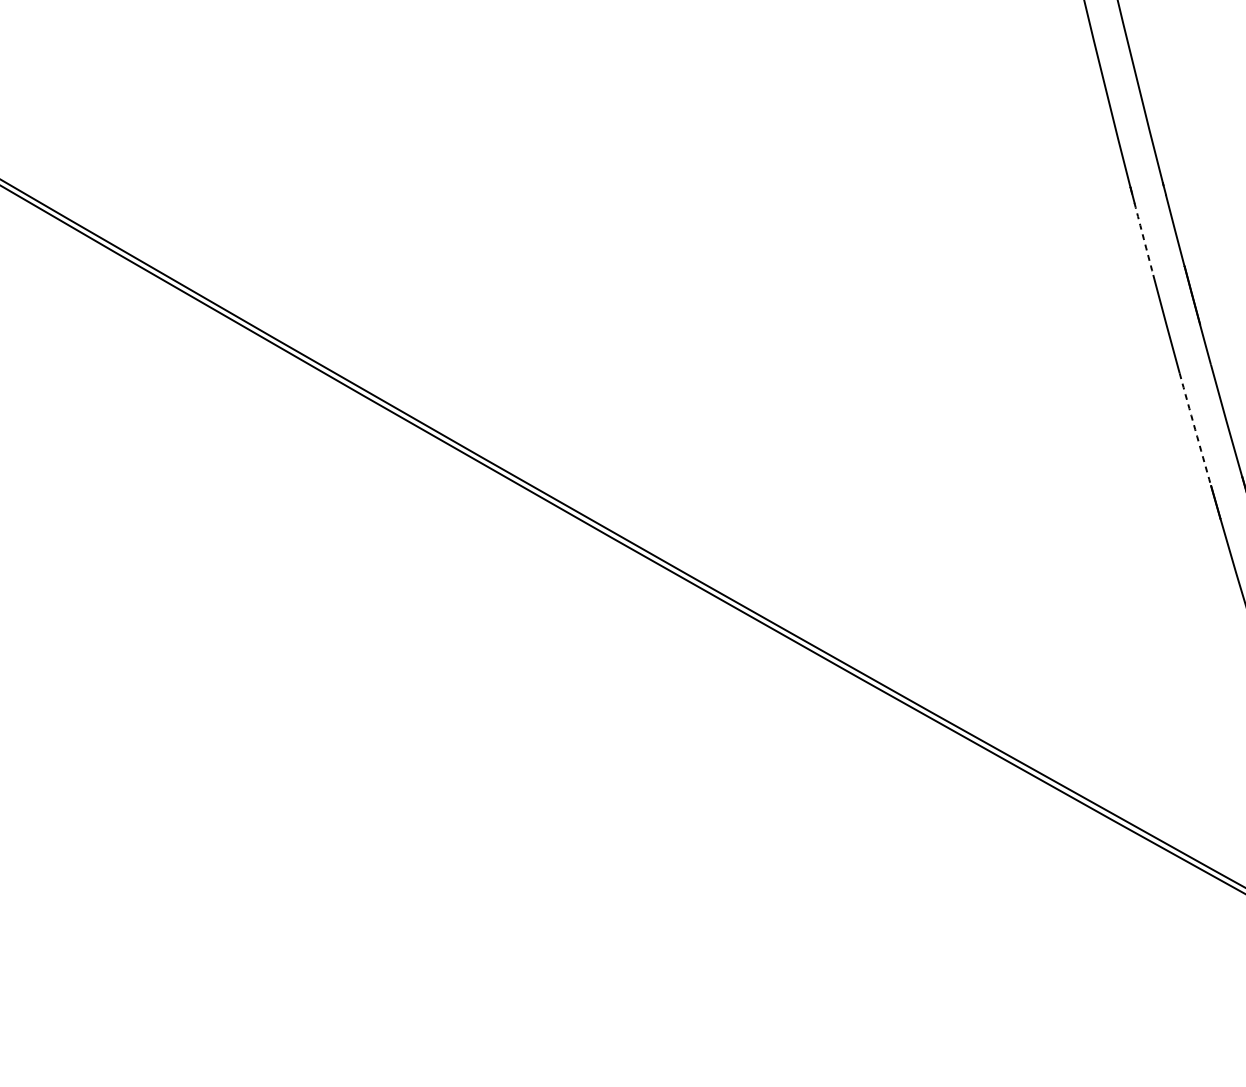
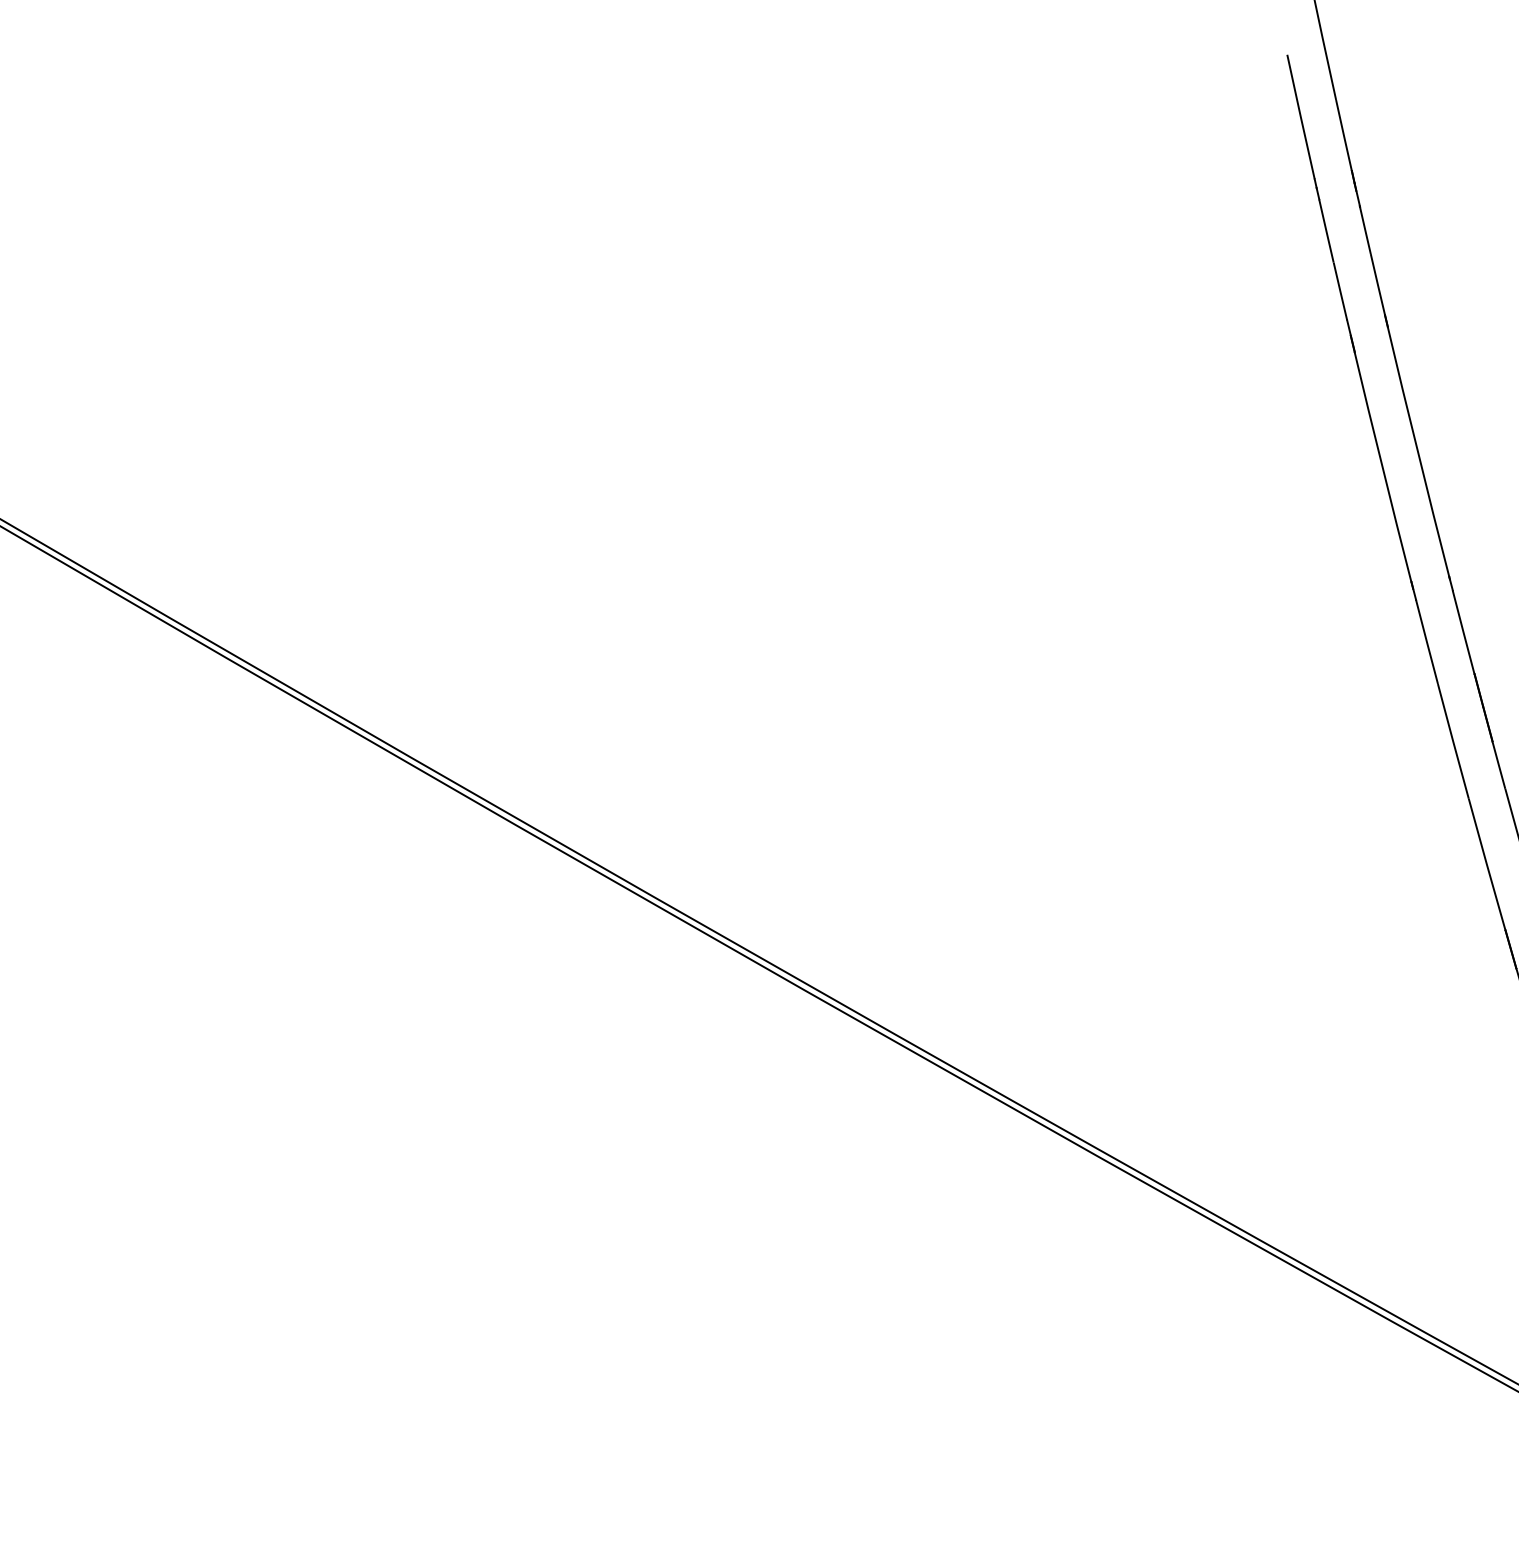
arc: (1143, 238) -> (1426, 641), dashed -> solid
arc: (1195, 429) -> (1487, 864), dashed -> solid

